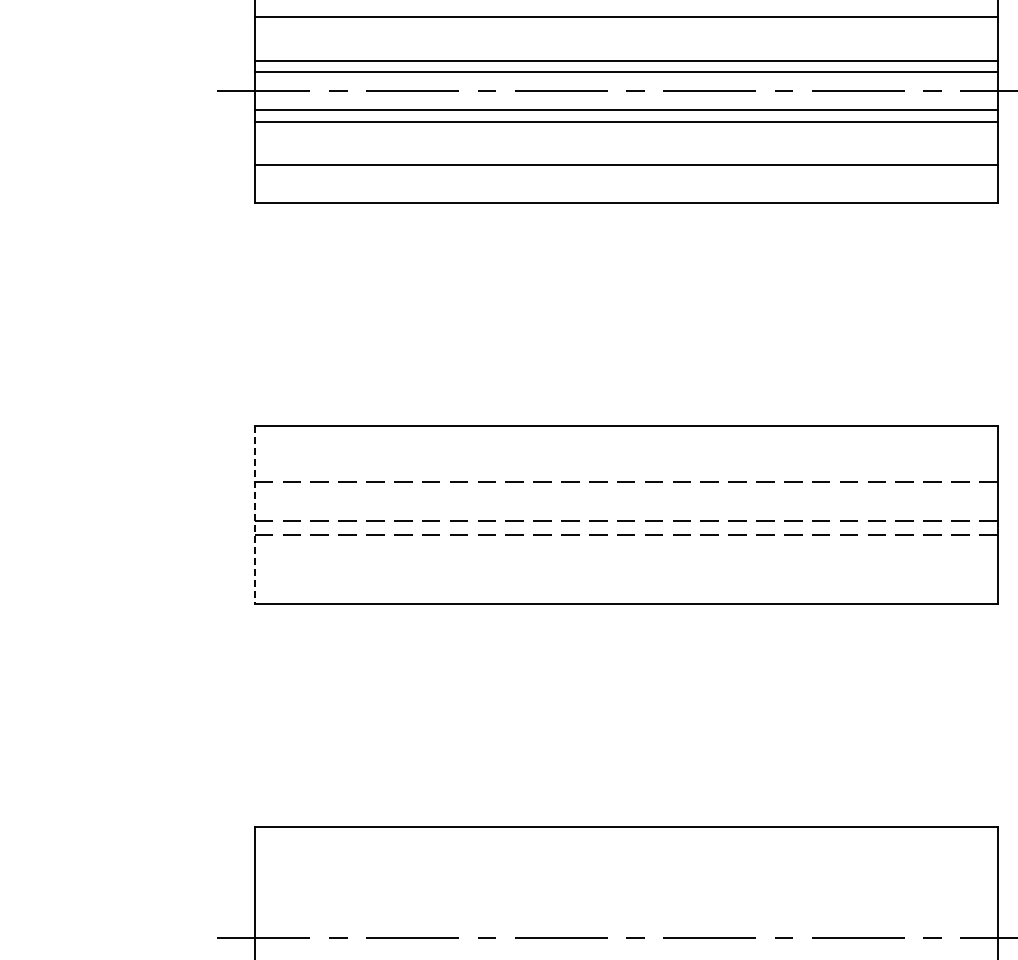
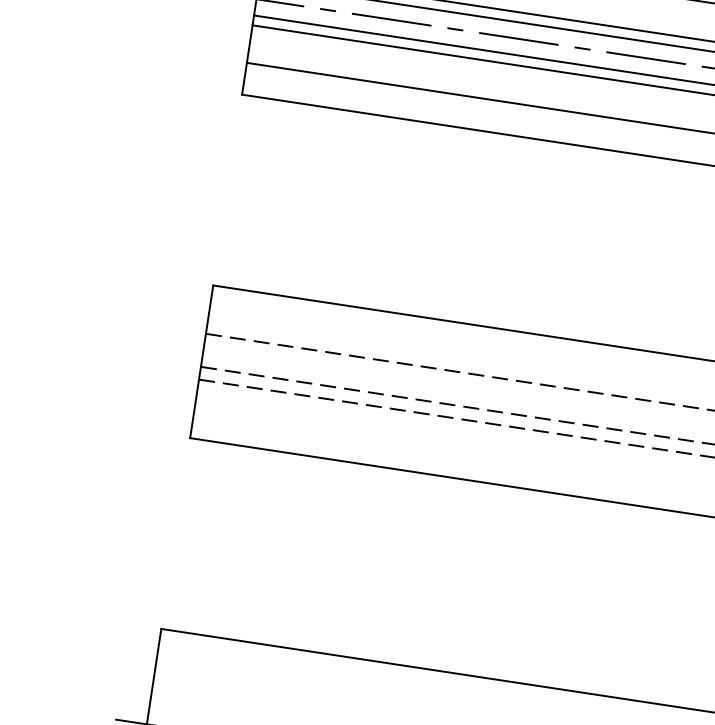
line: (254, 515) -> (201, 362), dashed -> solid

